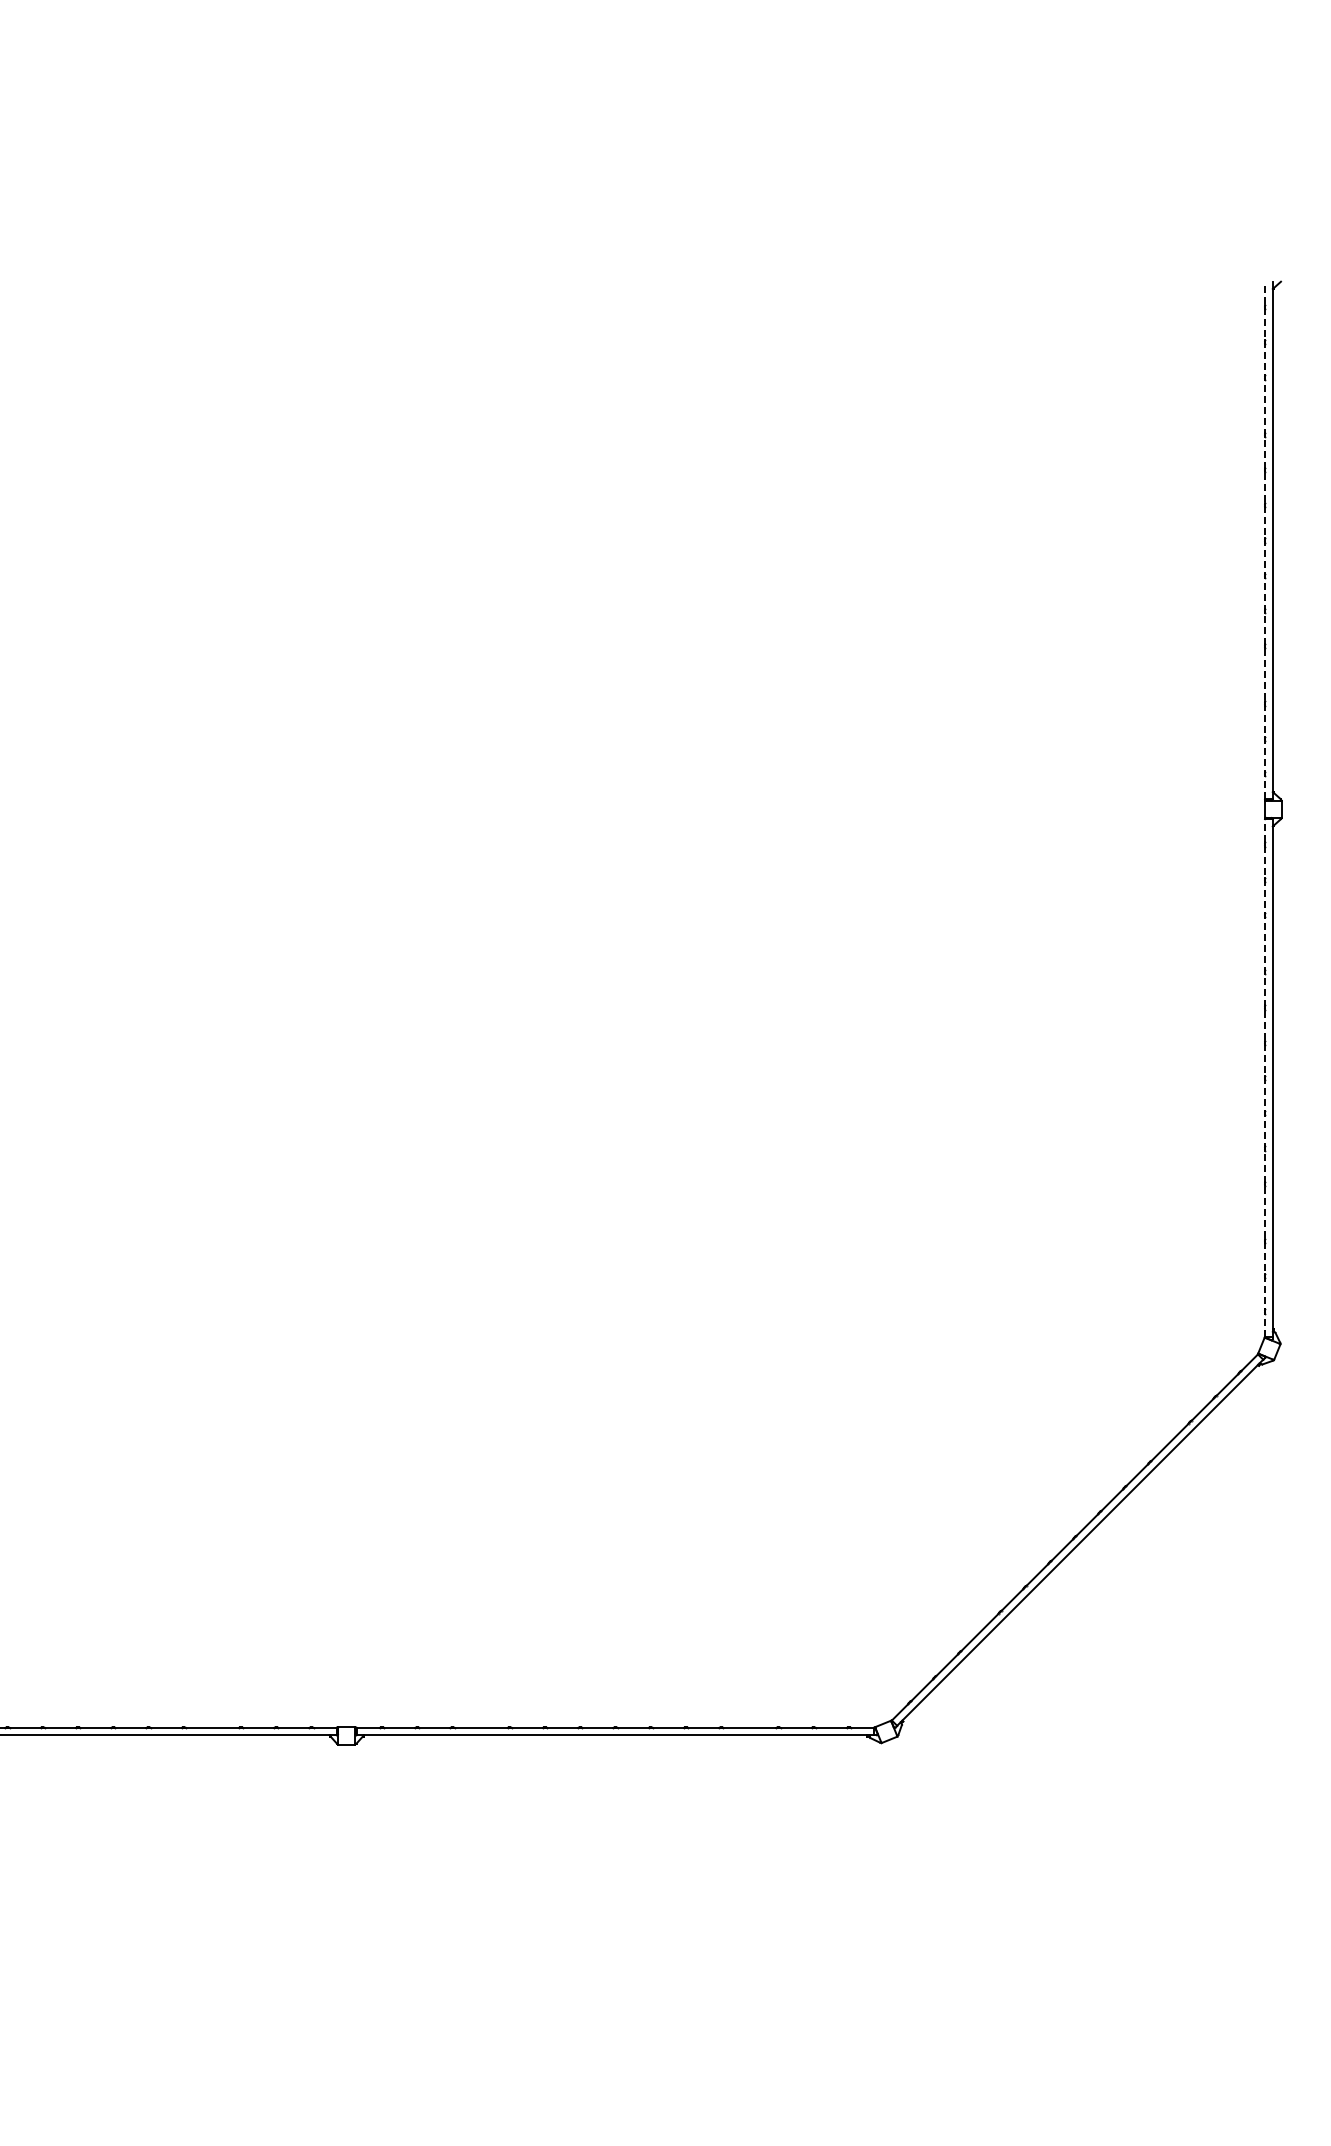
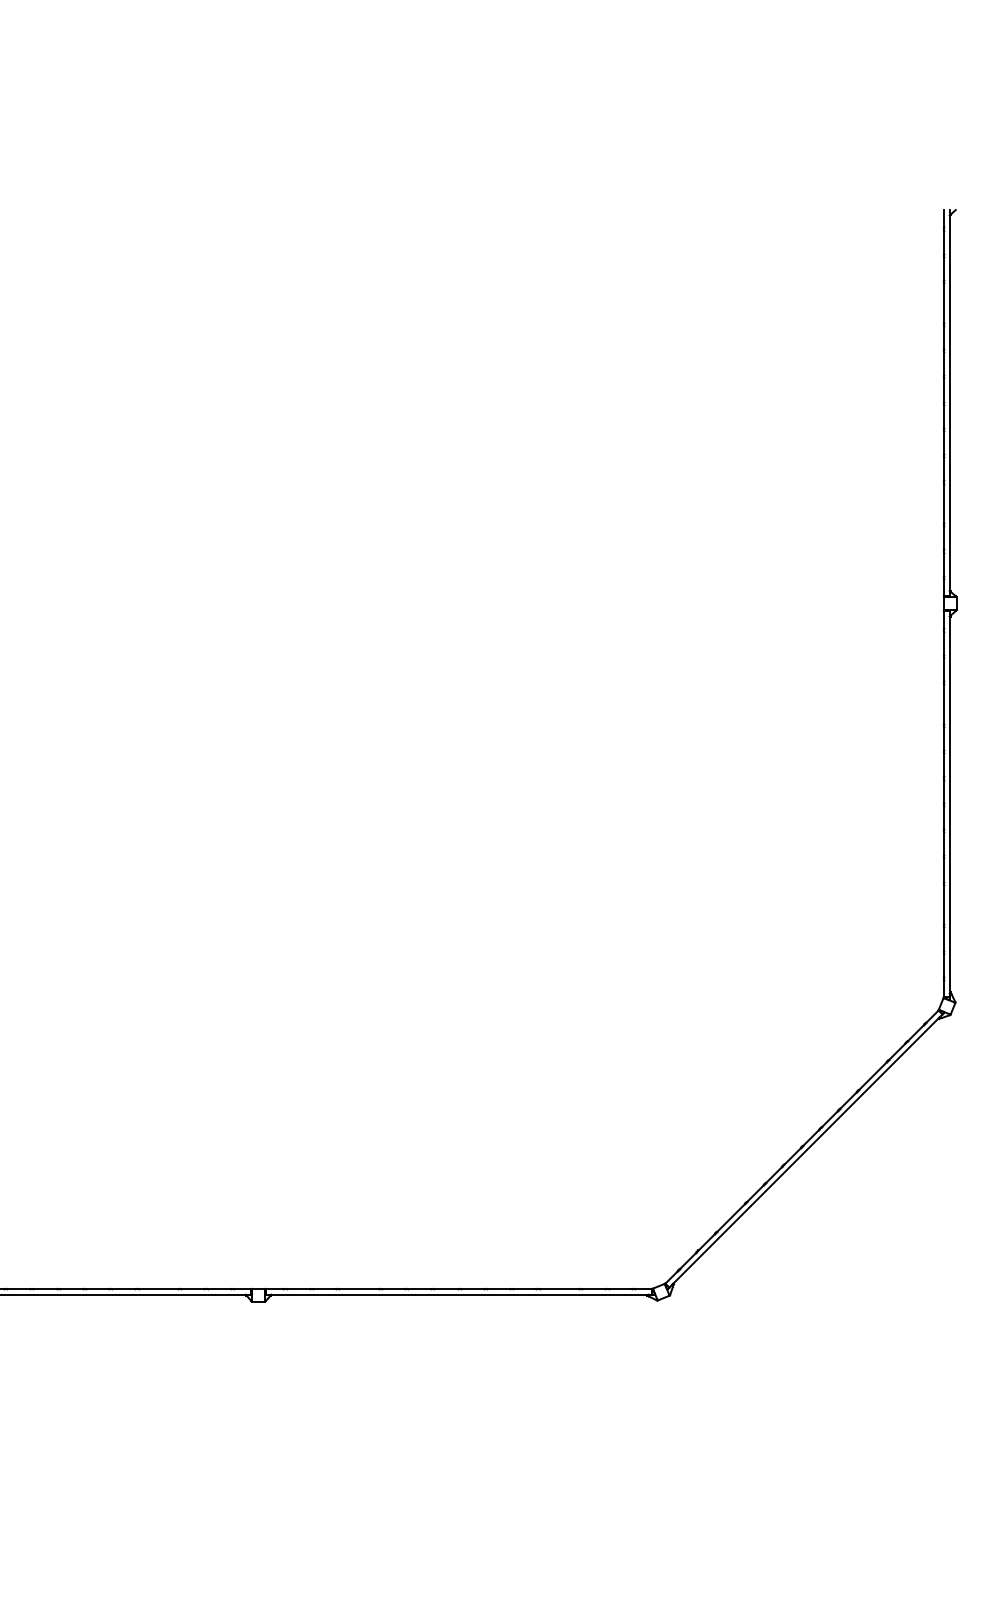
line: (1265, 540) -> (944, 403), dashed -> solid
line: (1265, 1077) -> (944, 803), dashed -> solid

